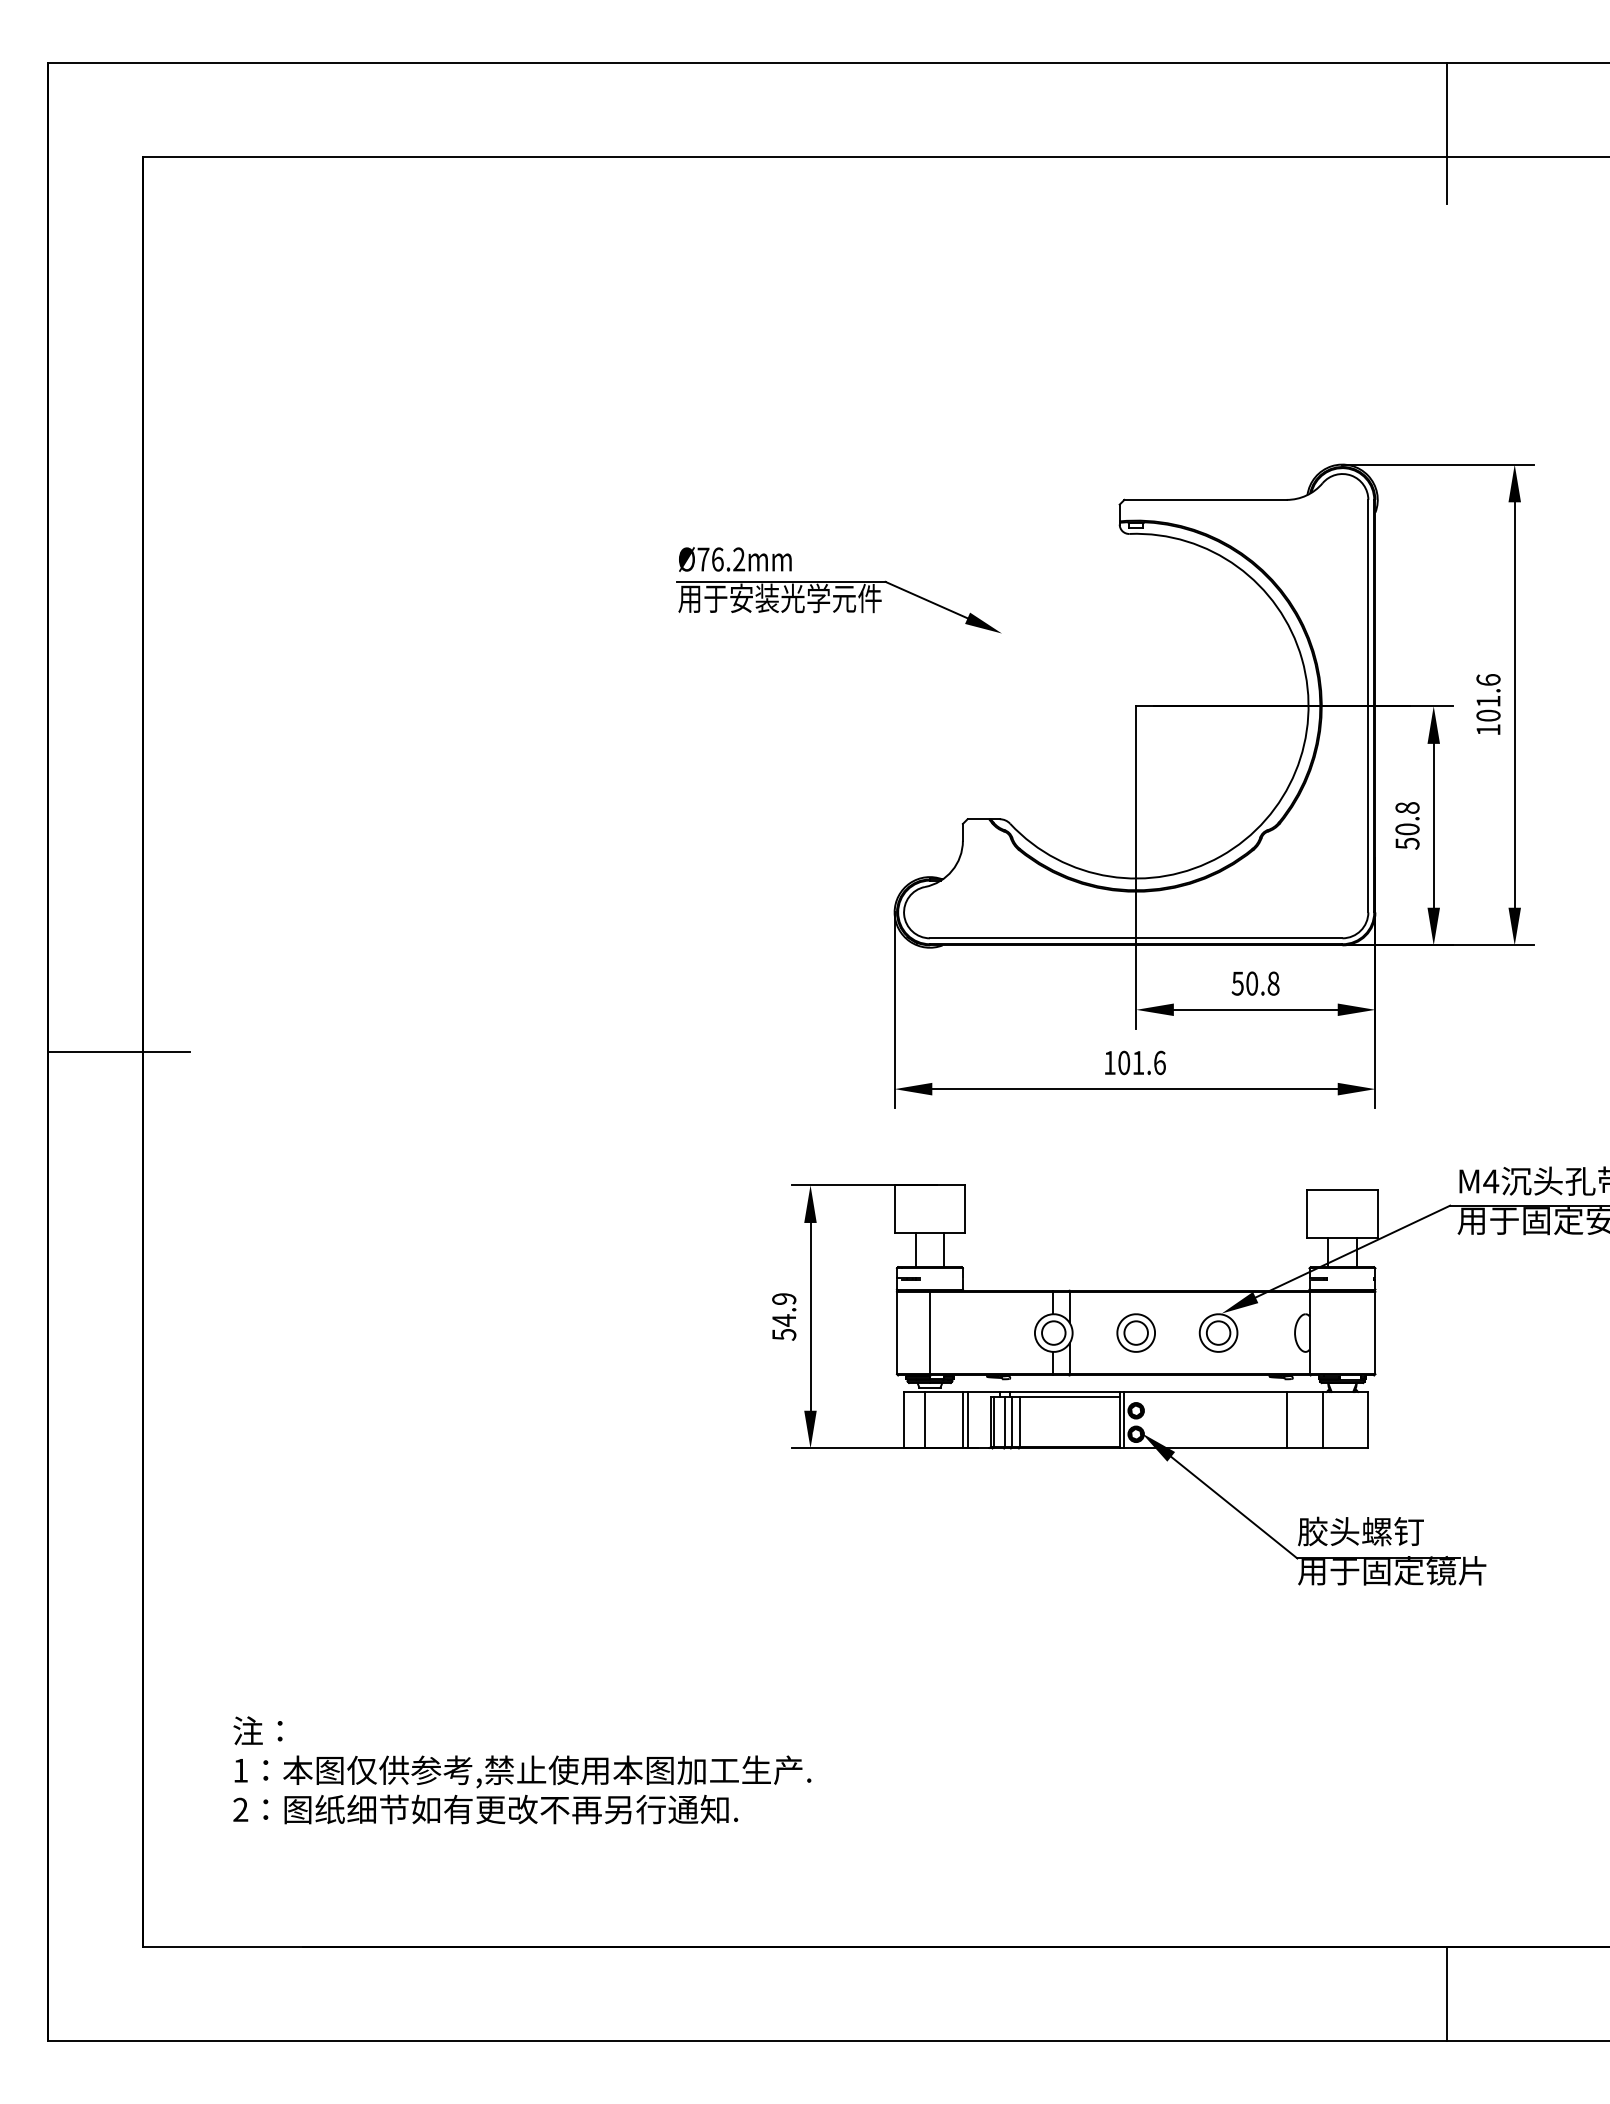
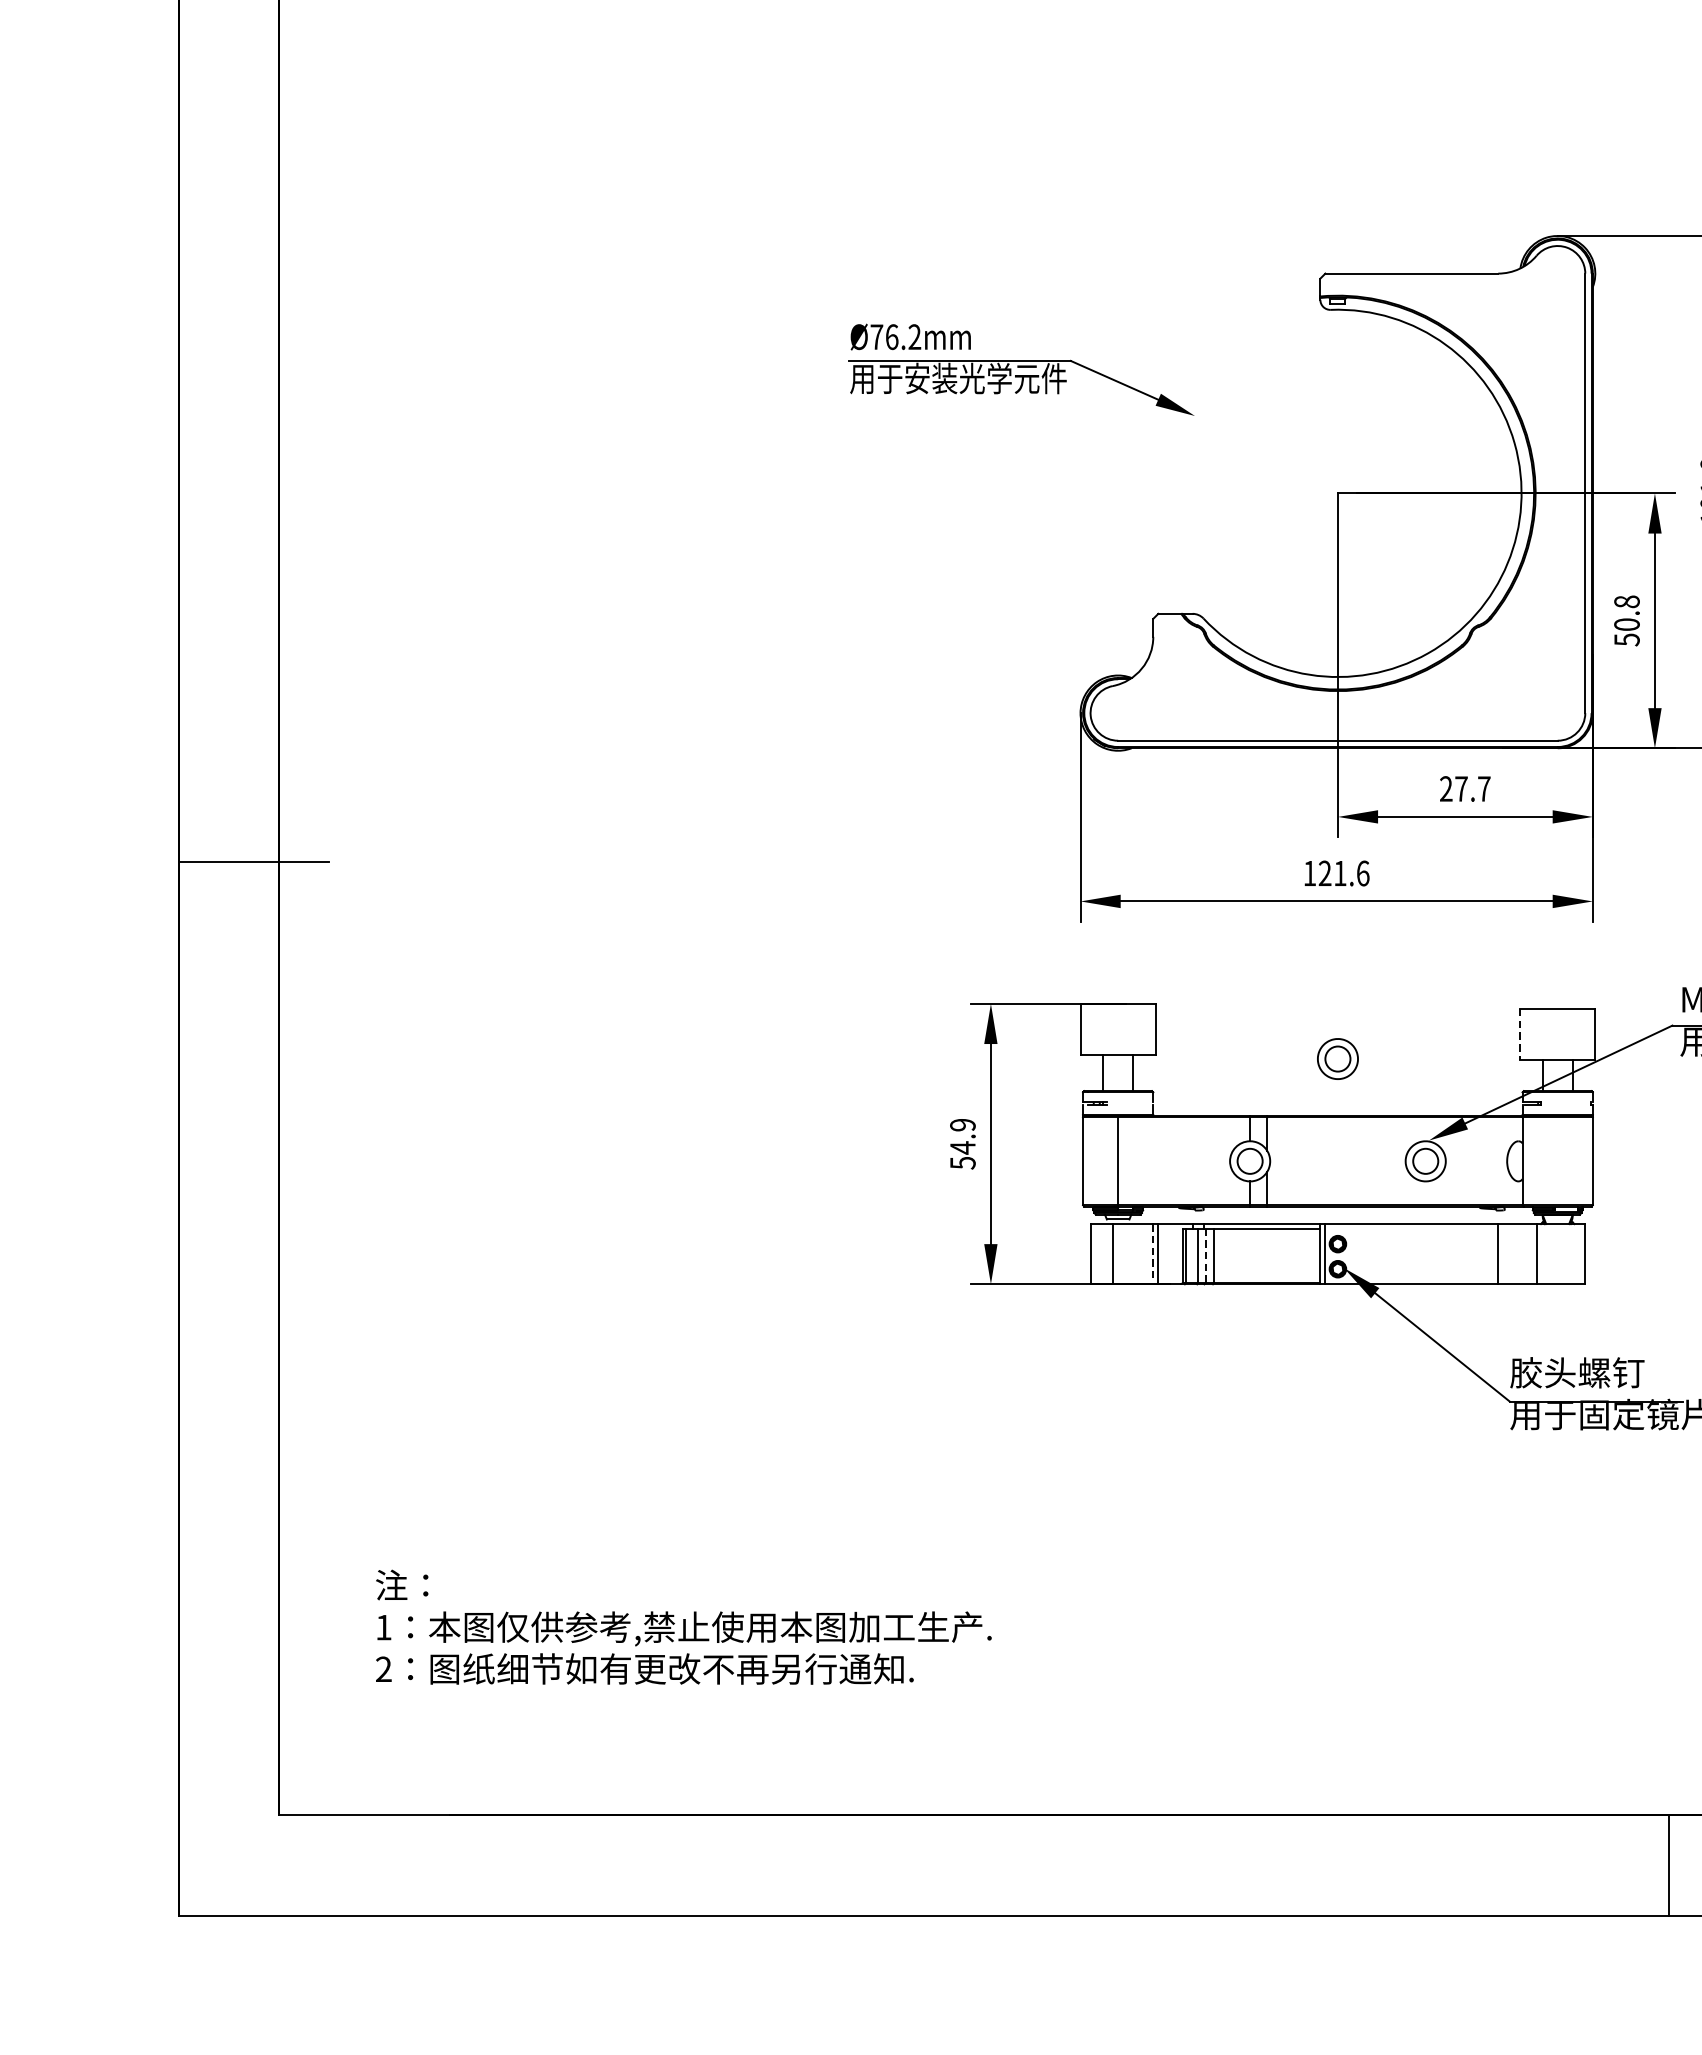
text: (1255, 983) -> (1465, 788), 50.8 -> 27.7
text: (1124, 1063) -> (1325, 874), 101.6 -> 121.6
line: (1307, 1213) -> (1520, 1033), solid -> dashed
part: (1135, 1332) -> (1337, 1058), moved
line: (962, 1420) -> (1152, 1254), solid -> dashed
line: (1012, 1421) -> (1206, 1255), solid -> dashed

